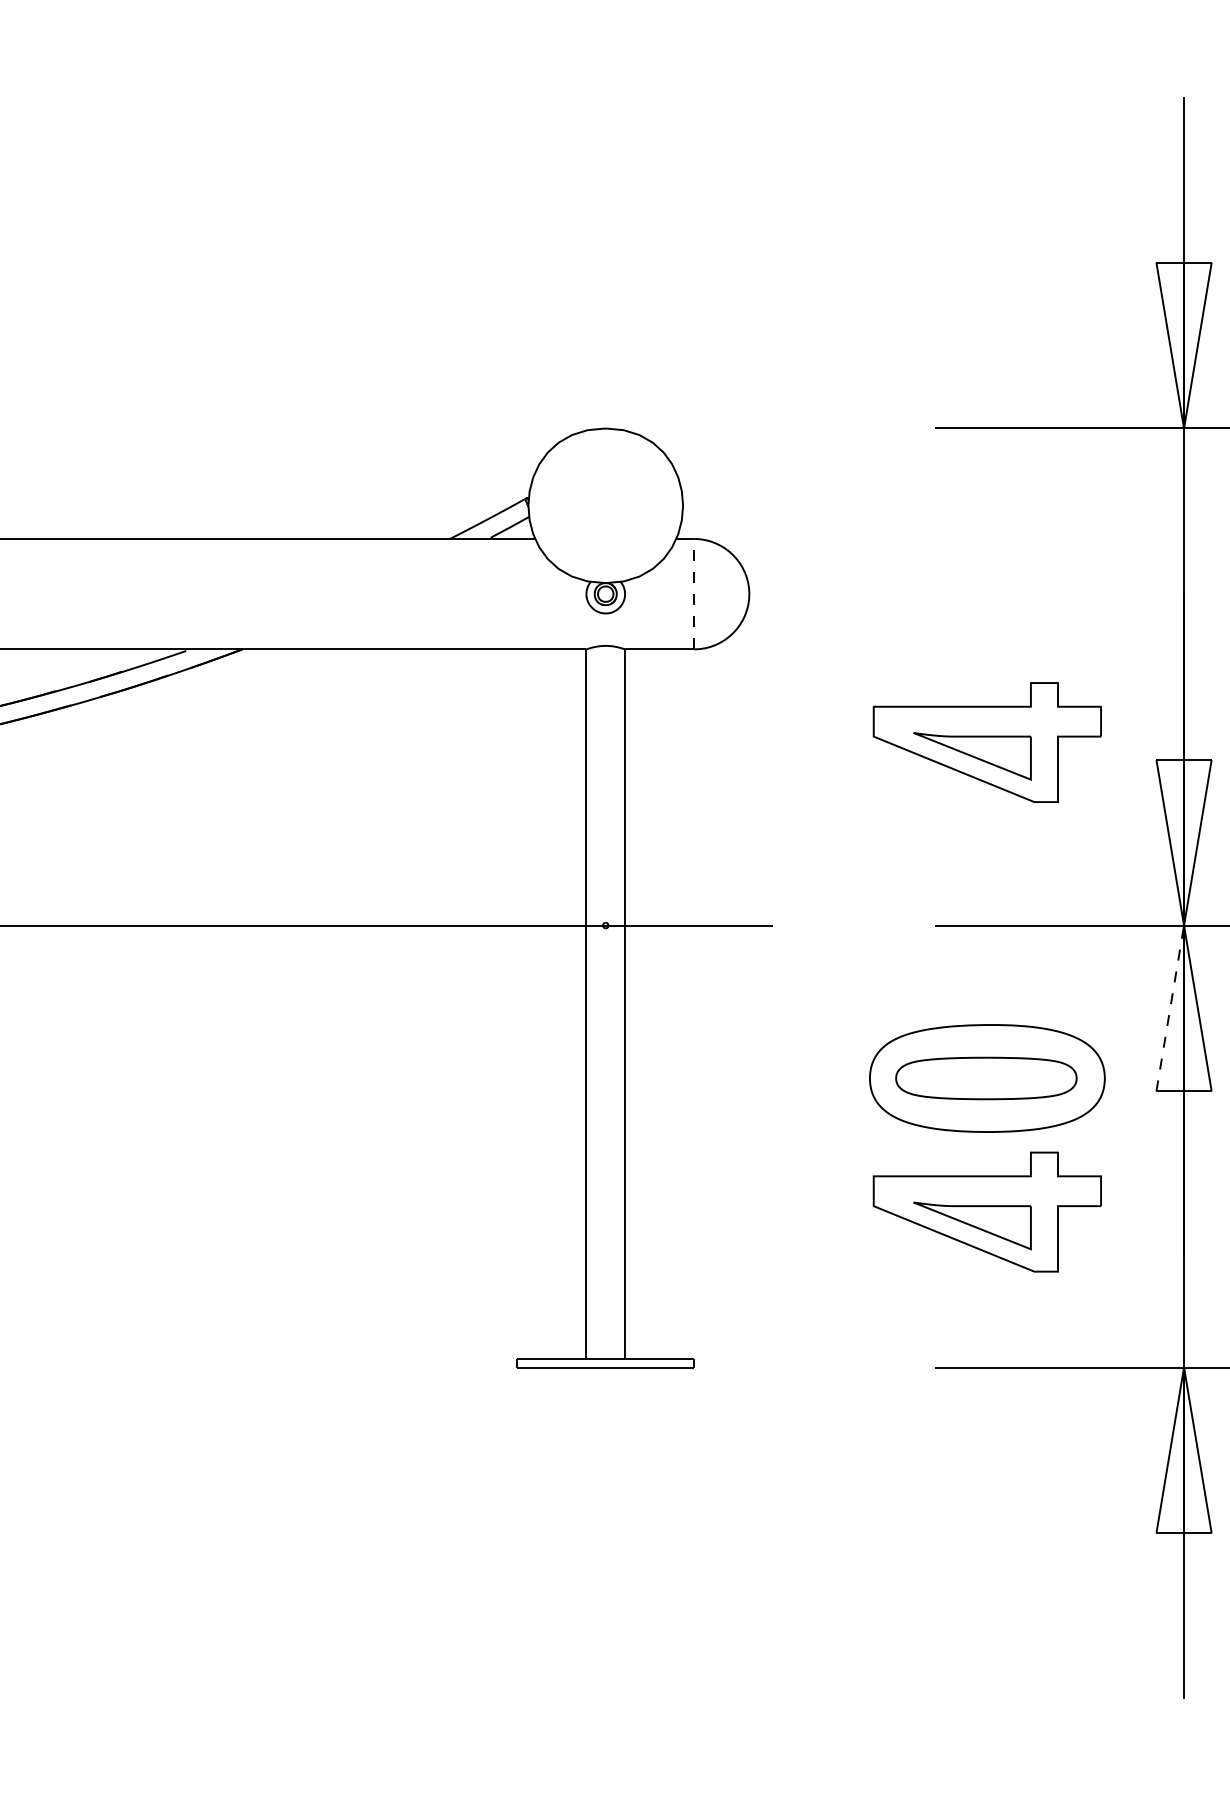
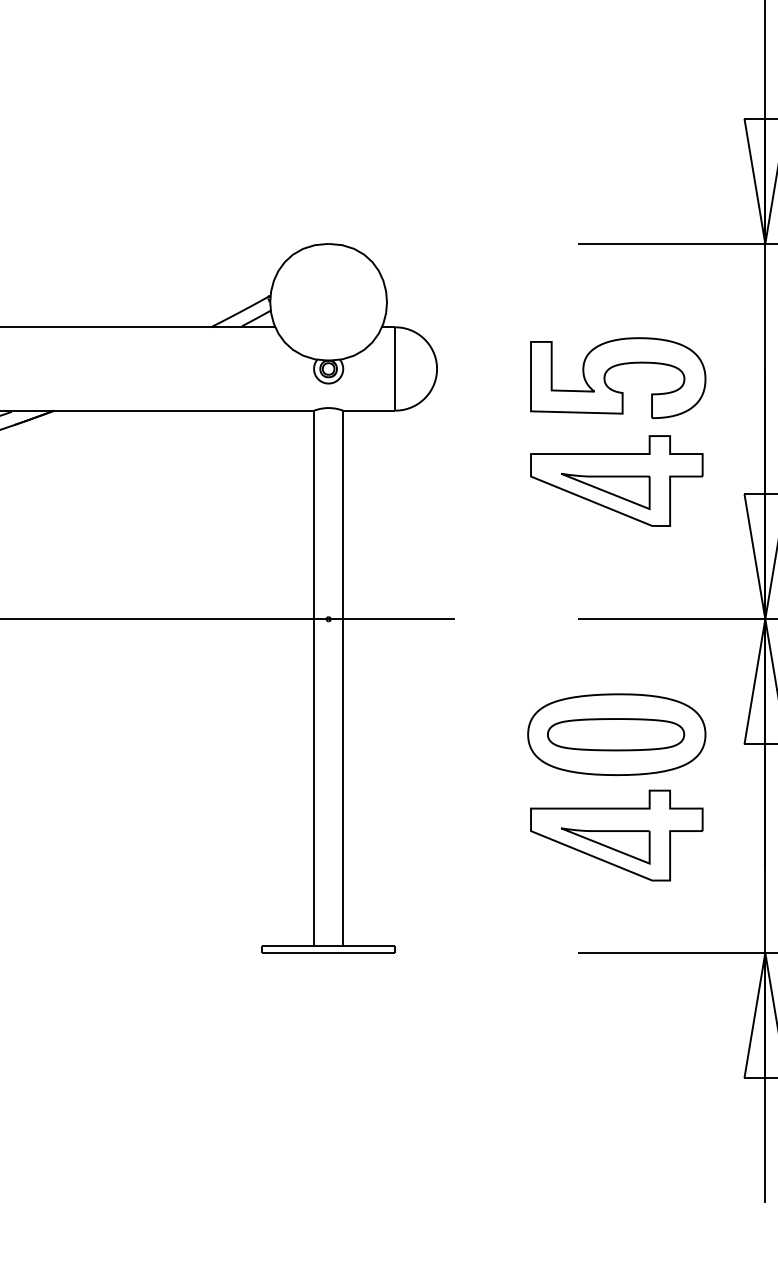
part: (982, 592) -> (613, 367), added
line: (694, 593) -> (395, 368), dashed -> solid
line: (1170, 1008) -> (755, 681), dashed -> solid

